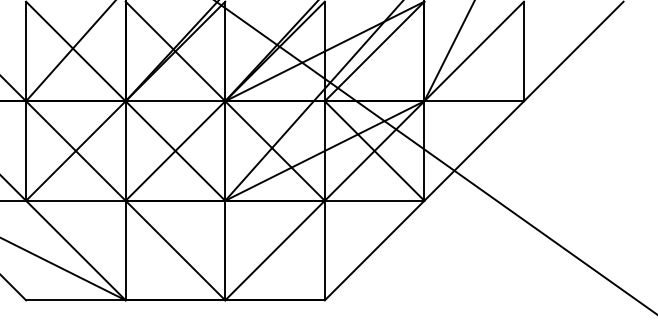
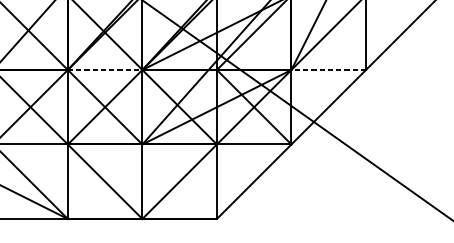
line: (175, 101) -> (105, 70), solid -> dashed
line: (474, 101) -> (328, 70), solid -> dashed

